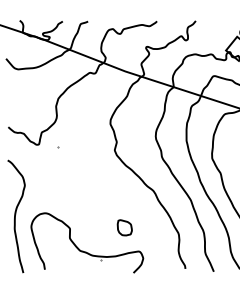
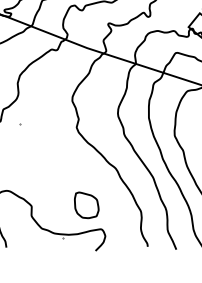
part: (124, 227) -> (86, 205), size x1.67

